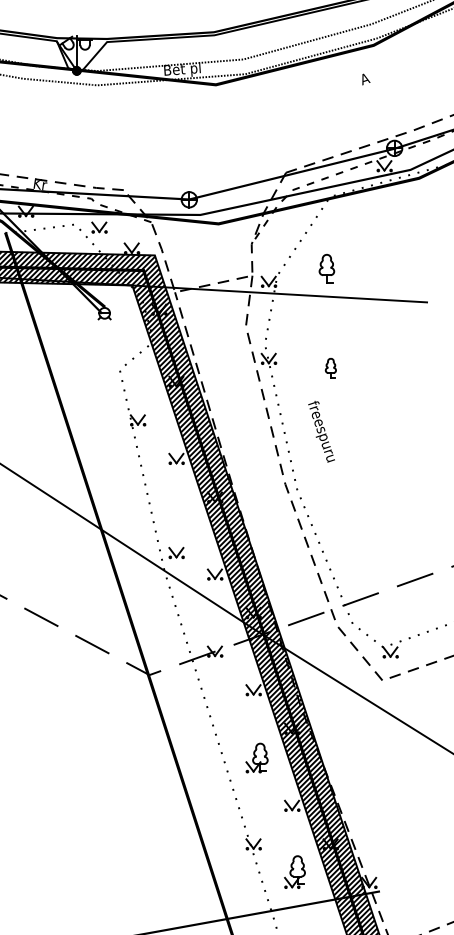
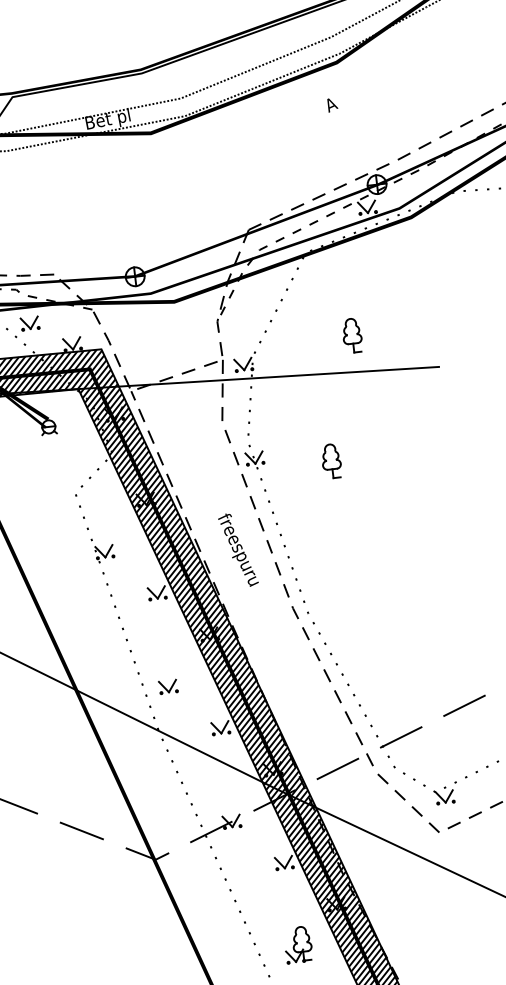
part: (326, 268) -> (351, 335), moved
part: (330, 367) -> (330, 460), size x1.43
text: (321, 431) -> (238, 549), moved
part: (176, 553) -> (168, 687), moved

